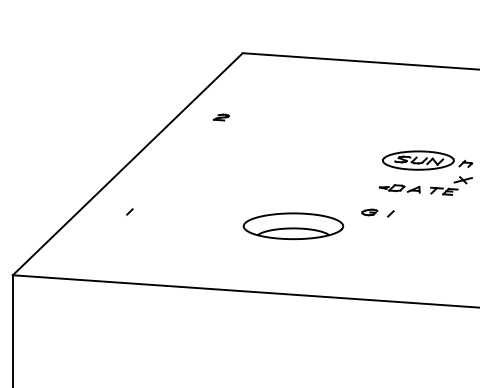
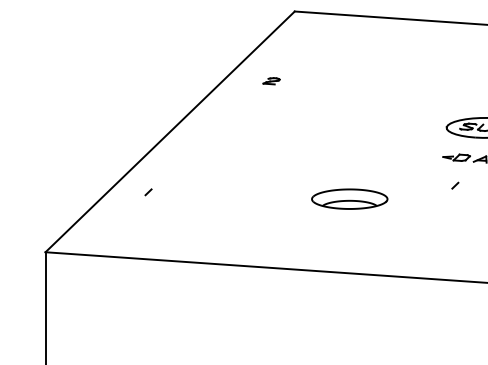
line: (129, 211) -> (148, 191), moved
part: (369, 212) -> (432, 184), removed
part: (293, 226) -> (349, 199), size x0.7

